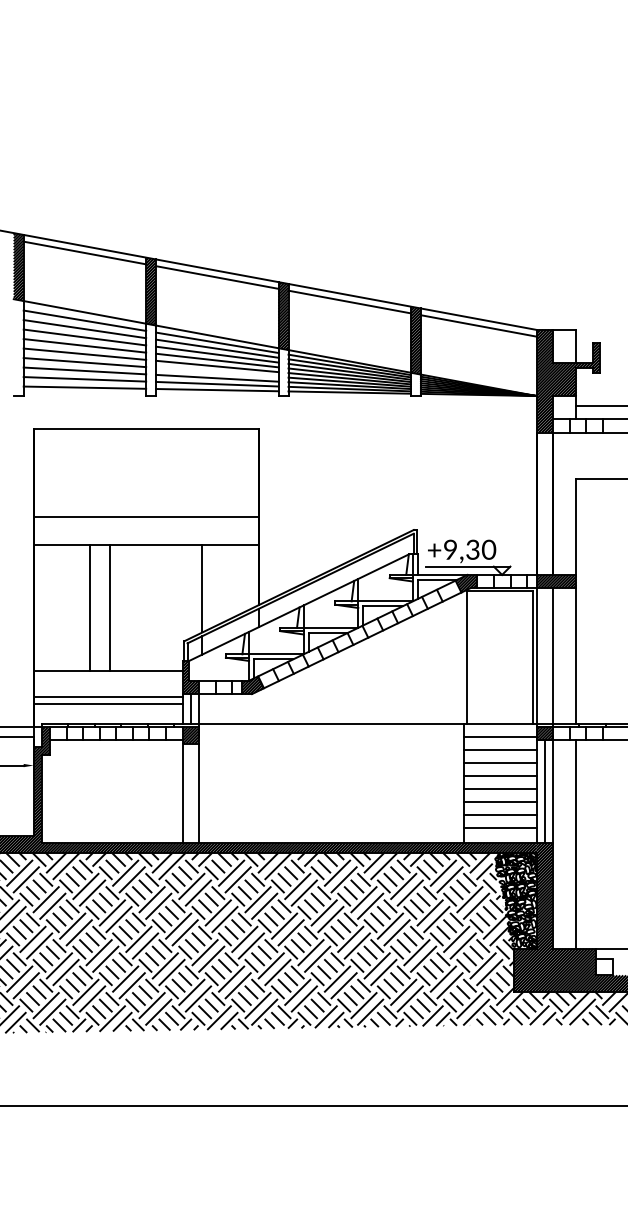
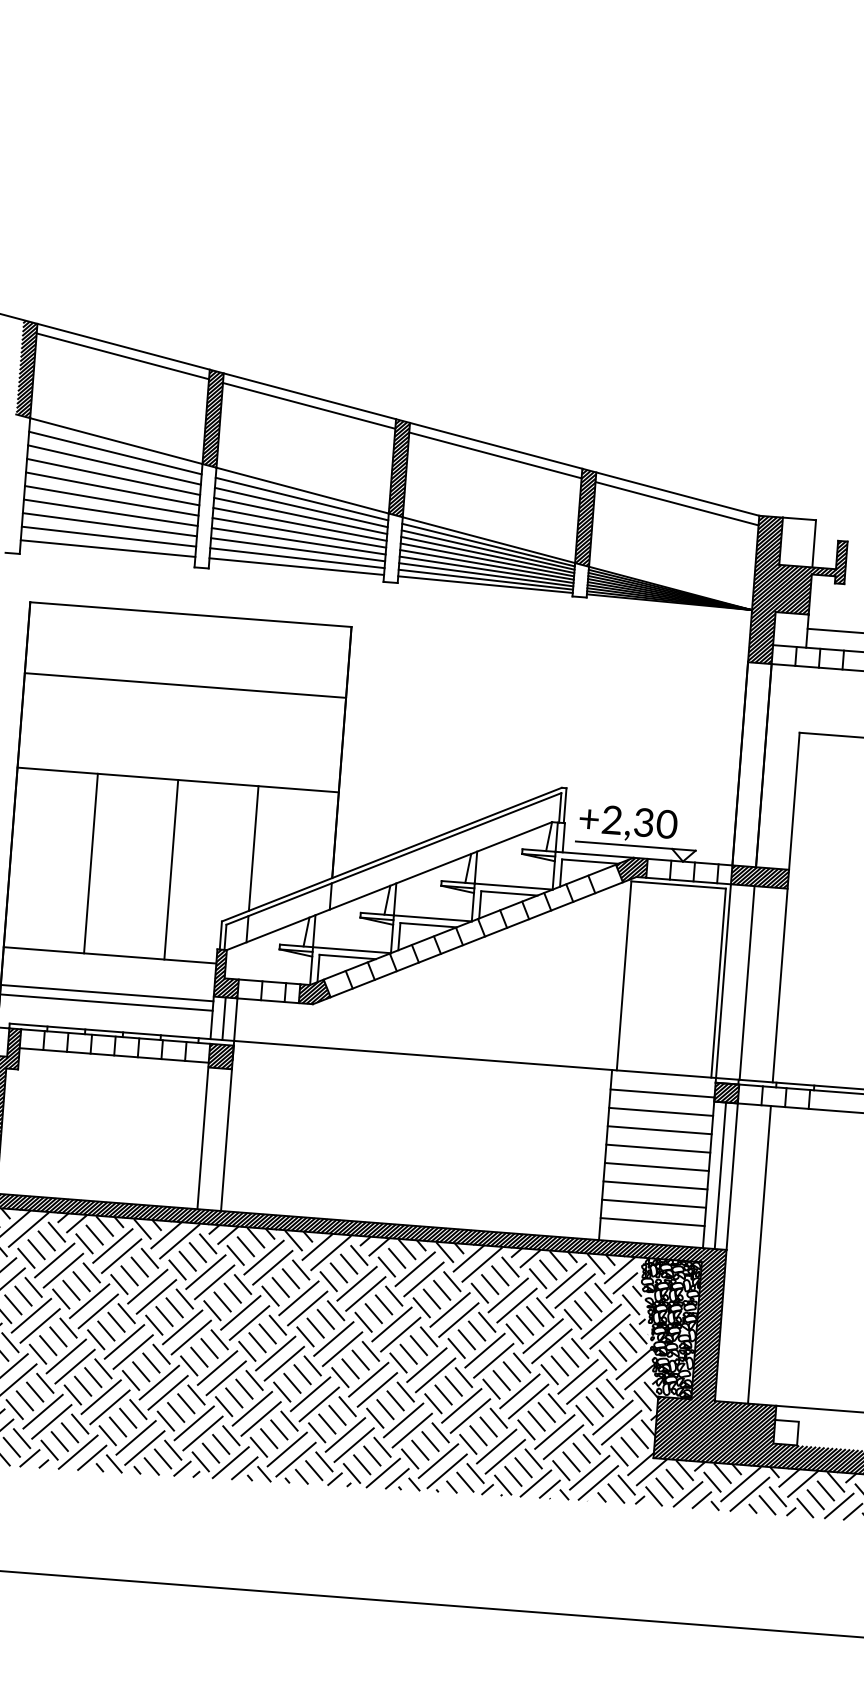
line: (217, 371) -> (299, 540), added
line: (145, 516) -> (184, 684), moved
text: (450, 549) -> (612, 819), +9,30 -> +2,30
line: (110, 607) -> (171, 869), moved

